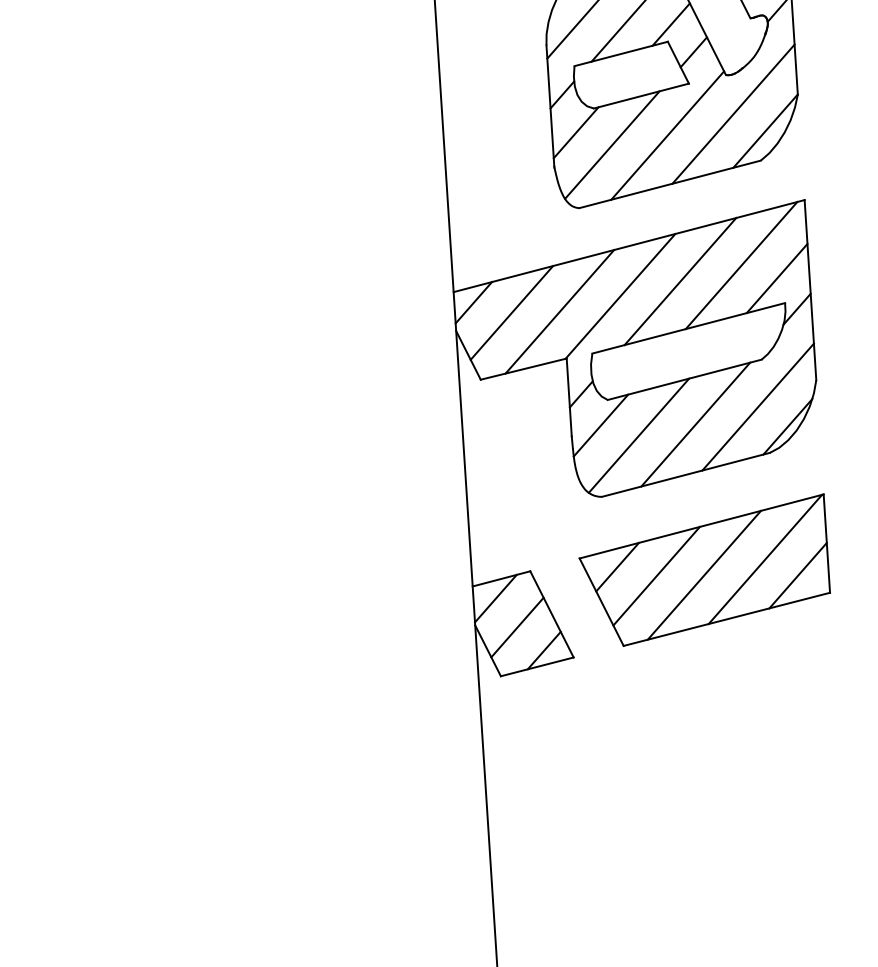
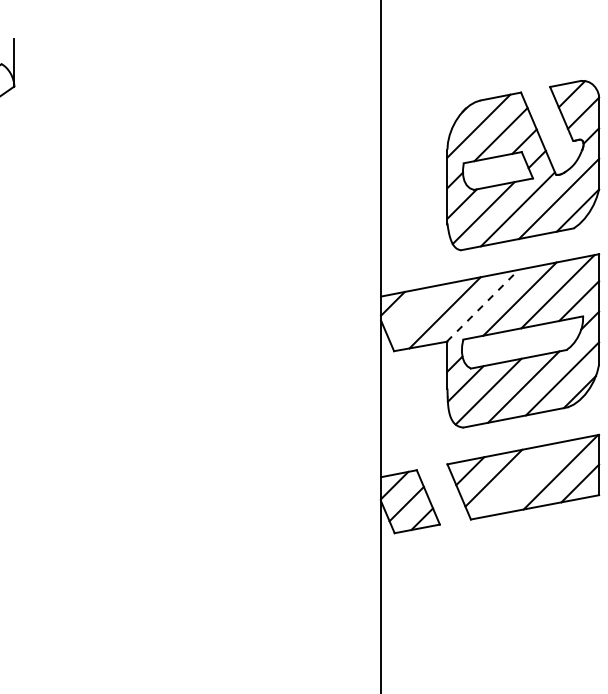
line: (619, 295) -> (482, 305), solid -> dashed
line: (511, 312) -> (415, 311), removed
line: (703, 575) -> (522, 479), removed

